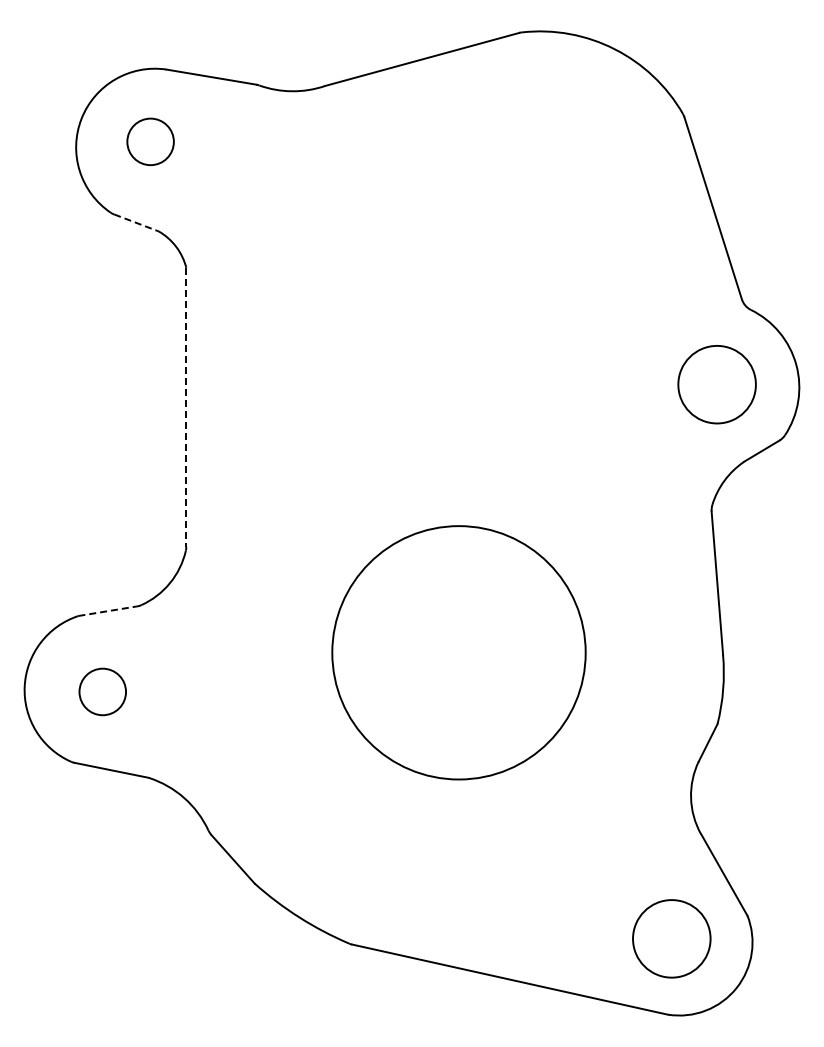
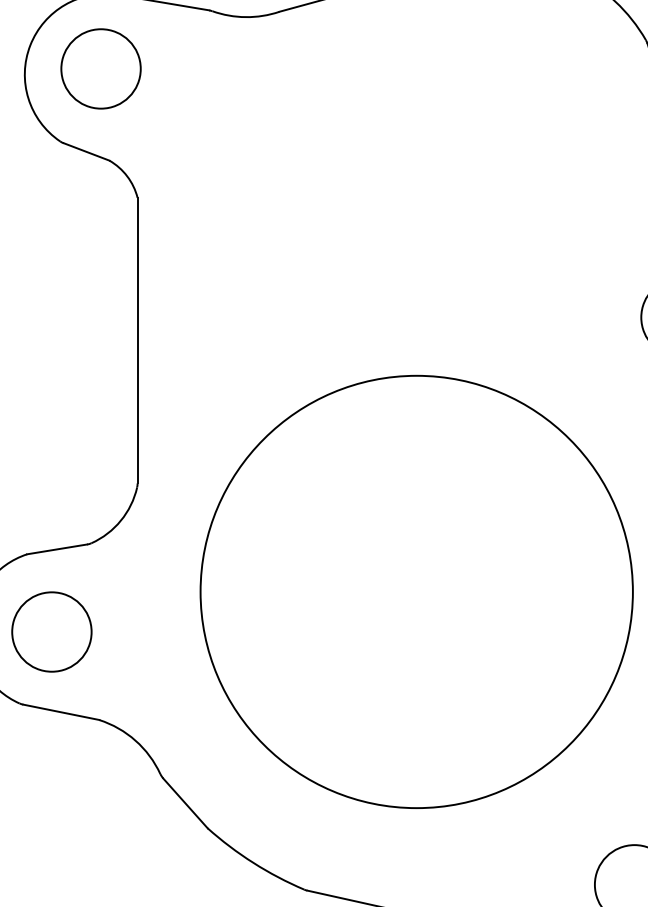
circle: (150, 141) -> (100, 68), size x1.67
line: (136, 222) -> (86, 151), dashed -> solid
line: (186, 407) -> (137, 340), dashed -> solid
line: (107, 611) -> (56, 549), dashed -> solid
circle: (458, 652) -> (416, 591), size x1.67
circle: (102, 691) -> (51, 631), size x1.67

